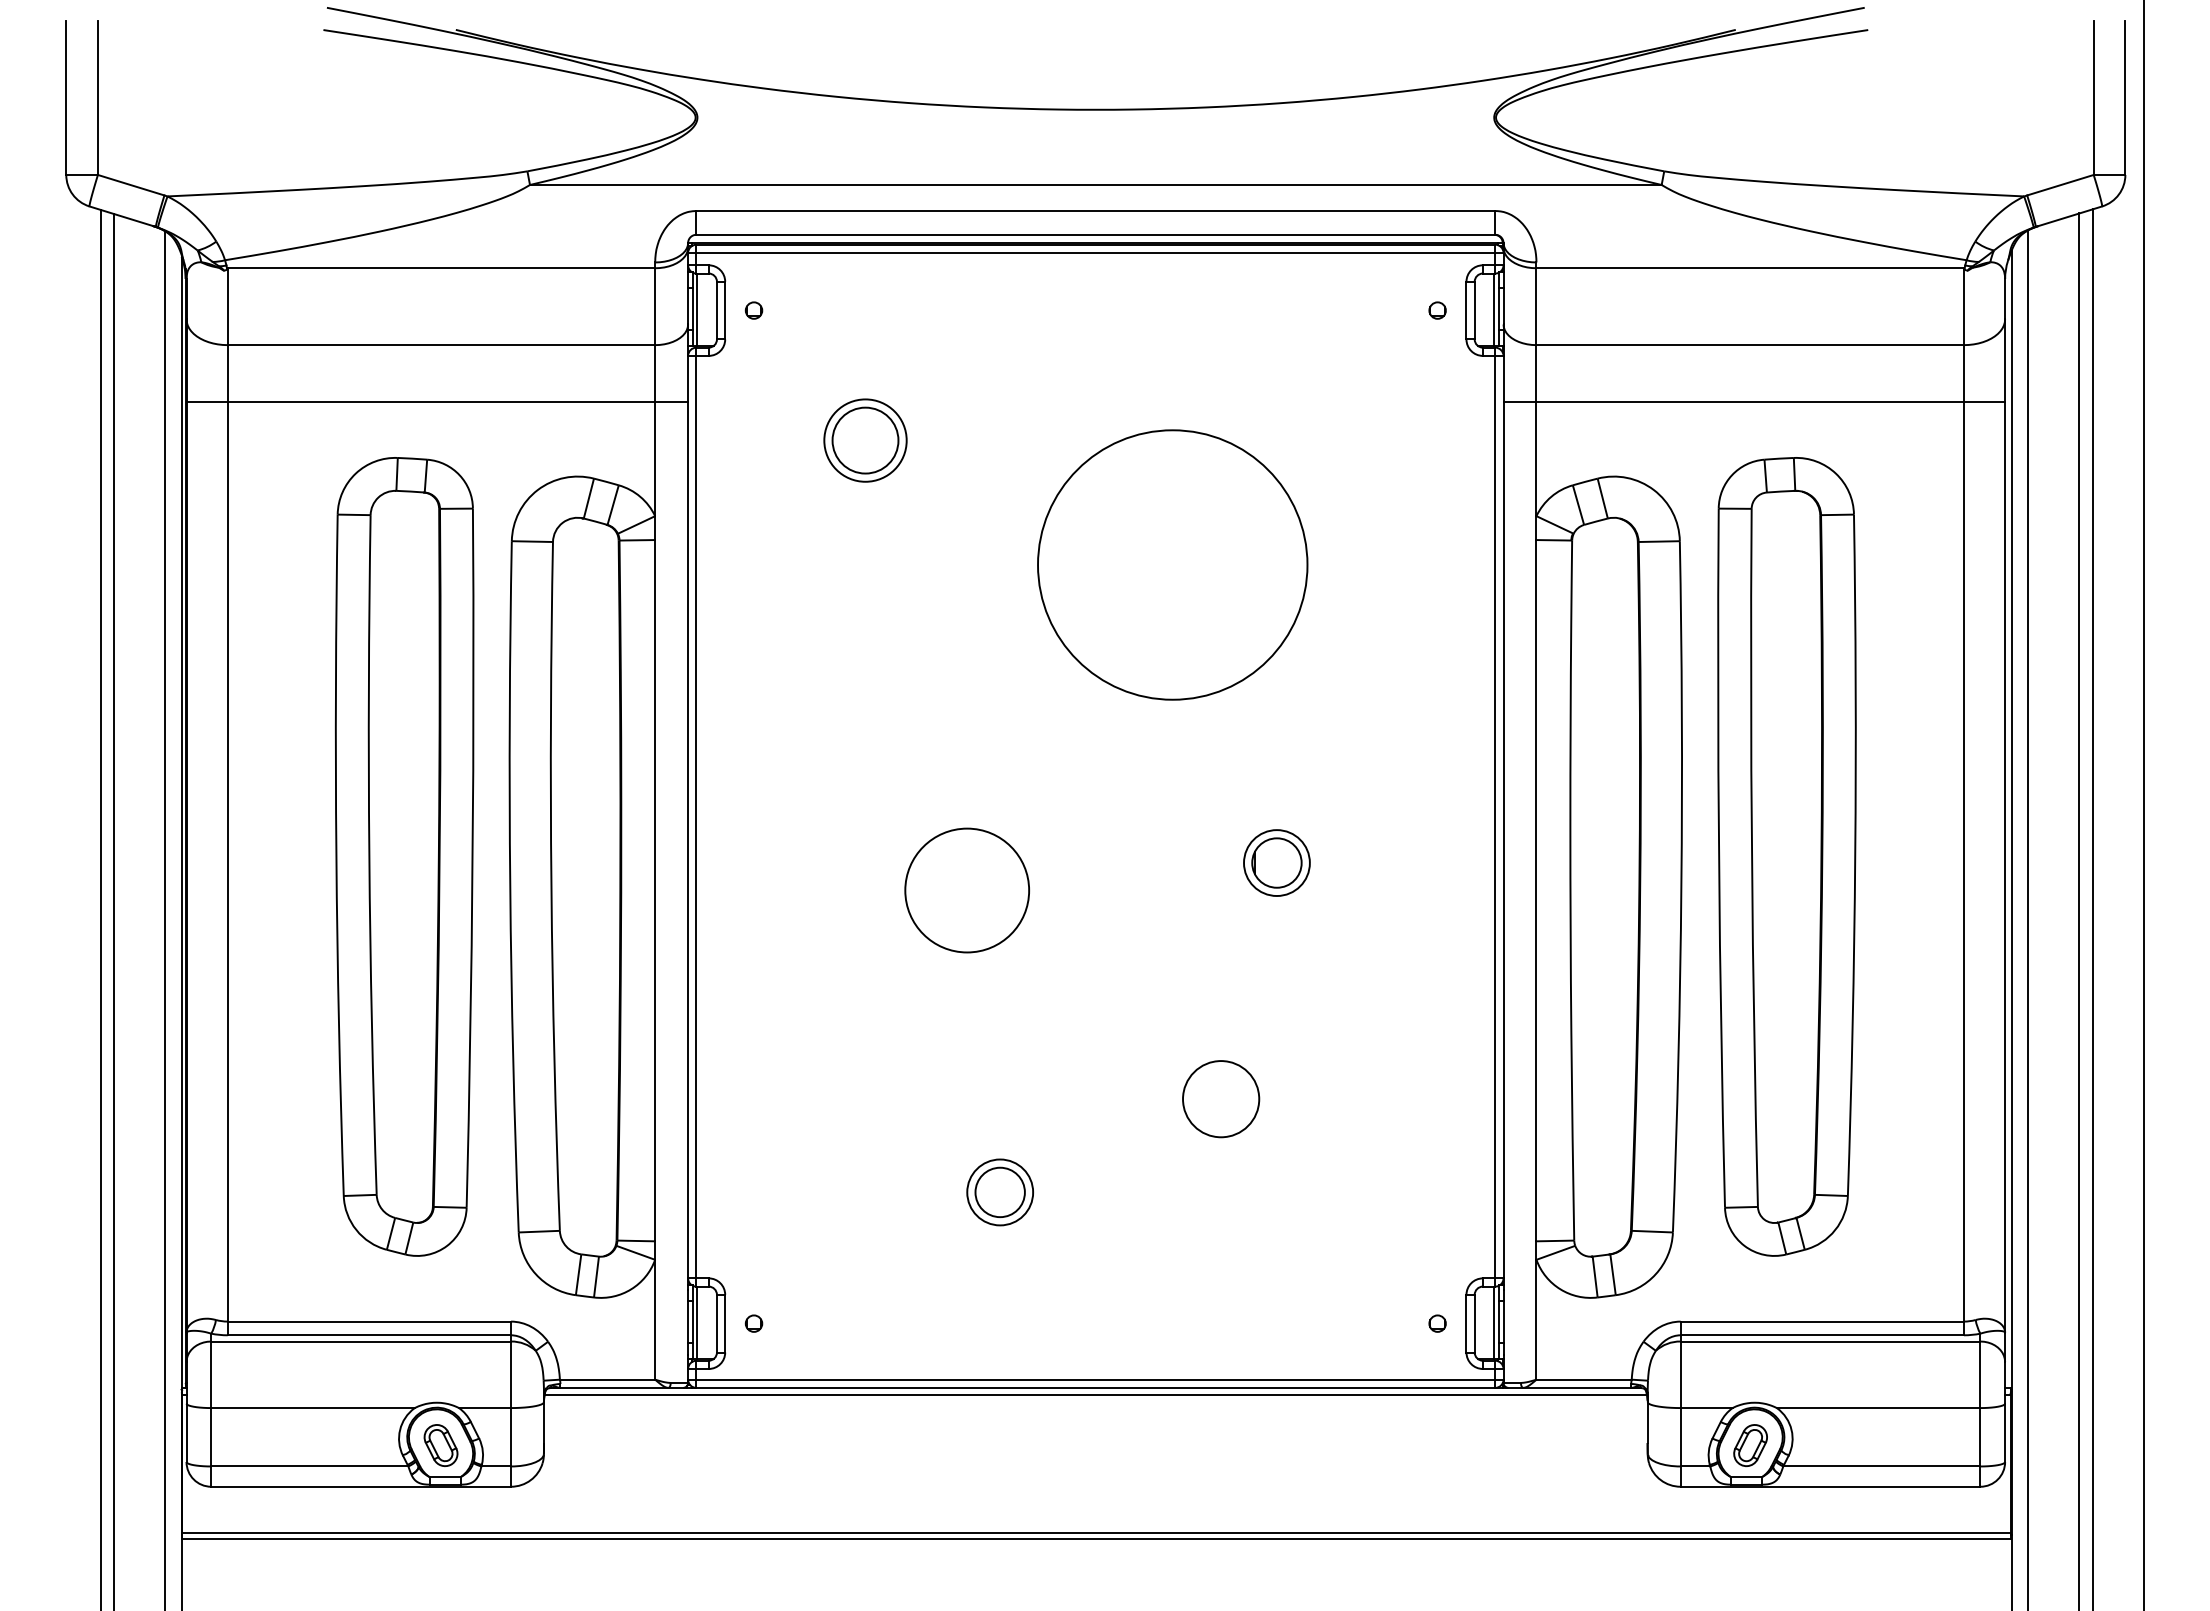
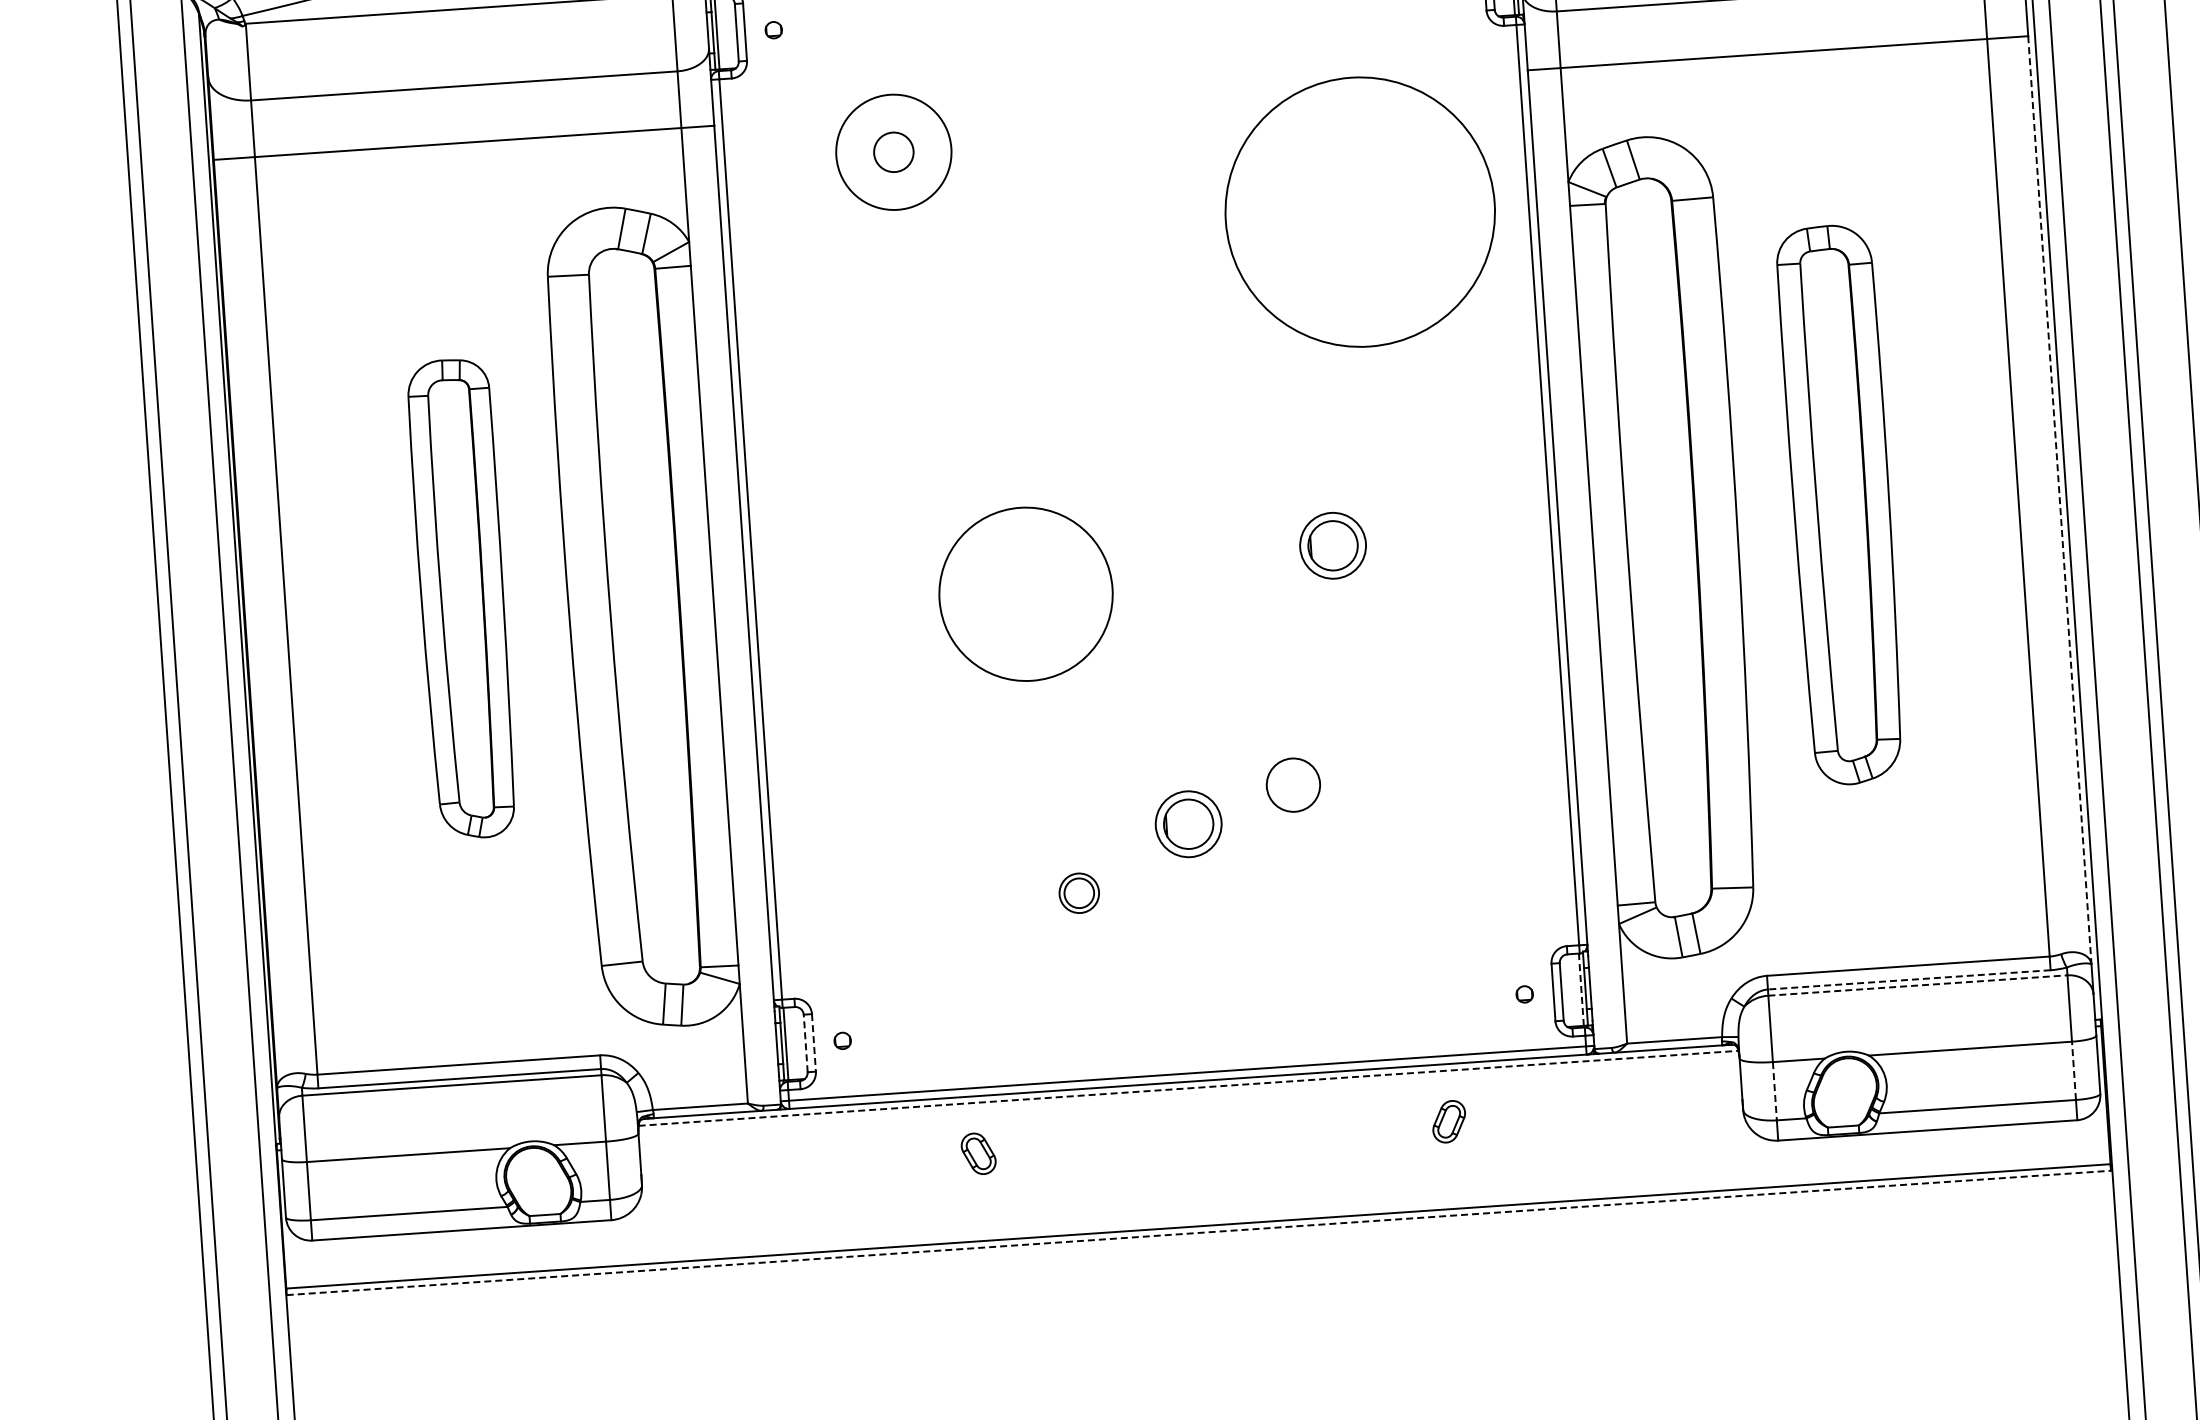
circle: (865, 440) -> (893, 152), size x0.6
circle: (865, 440) -> (893, 152), size x1.4
circle: (1172, 564) -> (1359, 211), moved
part: (404, 856) -> (462, 598), size x0.6
part: (1786, 856) -> (1841, 504), size x0.7
line: (2005, 867) -> (2060, 500), solid -> dashed
circle: (966, 890) -> (1025, 594), size x1.4
circle: (1221, 1099) -> (1293, 785), size x0.7
part: (1113, 1130) -> (1188, 823), added
part: (999, 1192) -> (1078, 893), size x0.6
line: (1494, 1322) -> (1581, 989), solid -> dashed
line: (716, 1323) -> (805, 1043), solid -> dashed
line: (725, 1323) -> (814, 1042), solid -> dashed
line: (1822, 1335) -> (1909, 980), solid -> dashed
line: (1830, 1341) -> (1917, 985), solid -> dashed
line: (1096, 1394) -> (1189, 1088), solid -> dashed
line: (1980, 1436) -> (2074, 1070), solid -> dashed
line: (1680, 1437) -> (1774, 1091), solid -> dashed
part: (440, 1445) -> (978, 1153), moved
part: (1750, 1445) -> (1449, 1121), moved
line: (1096, 1539) -> (1199, 1232), solid -> dashed

